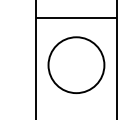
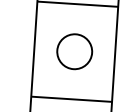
circle: (76, 64) -> (74, 51), size x0.62
line: (76, 112) -> (71, 98), added

